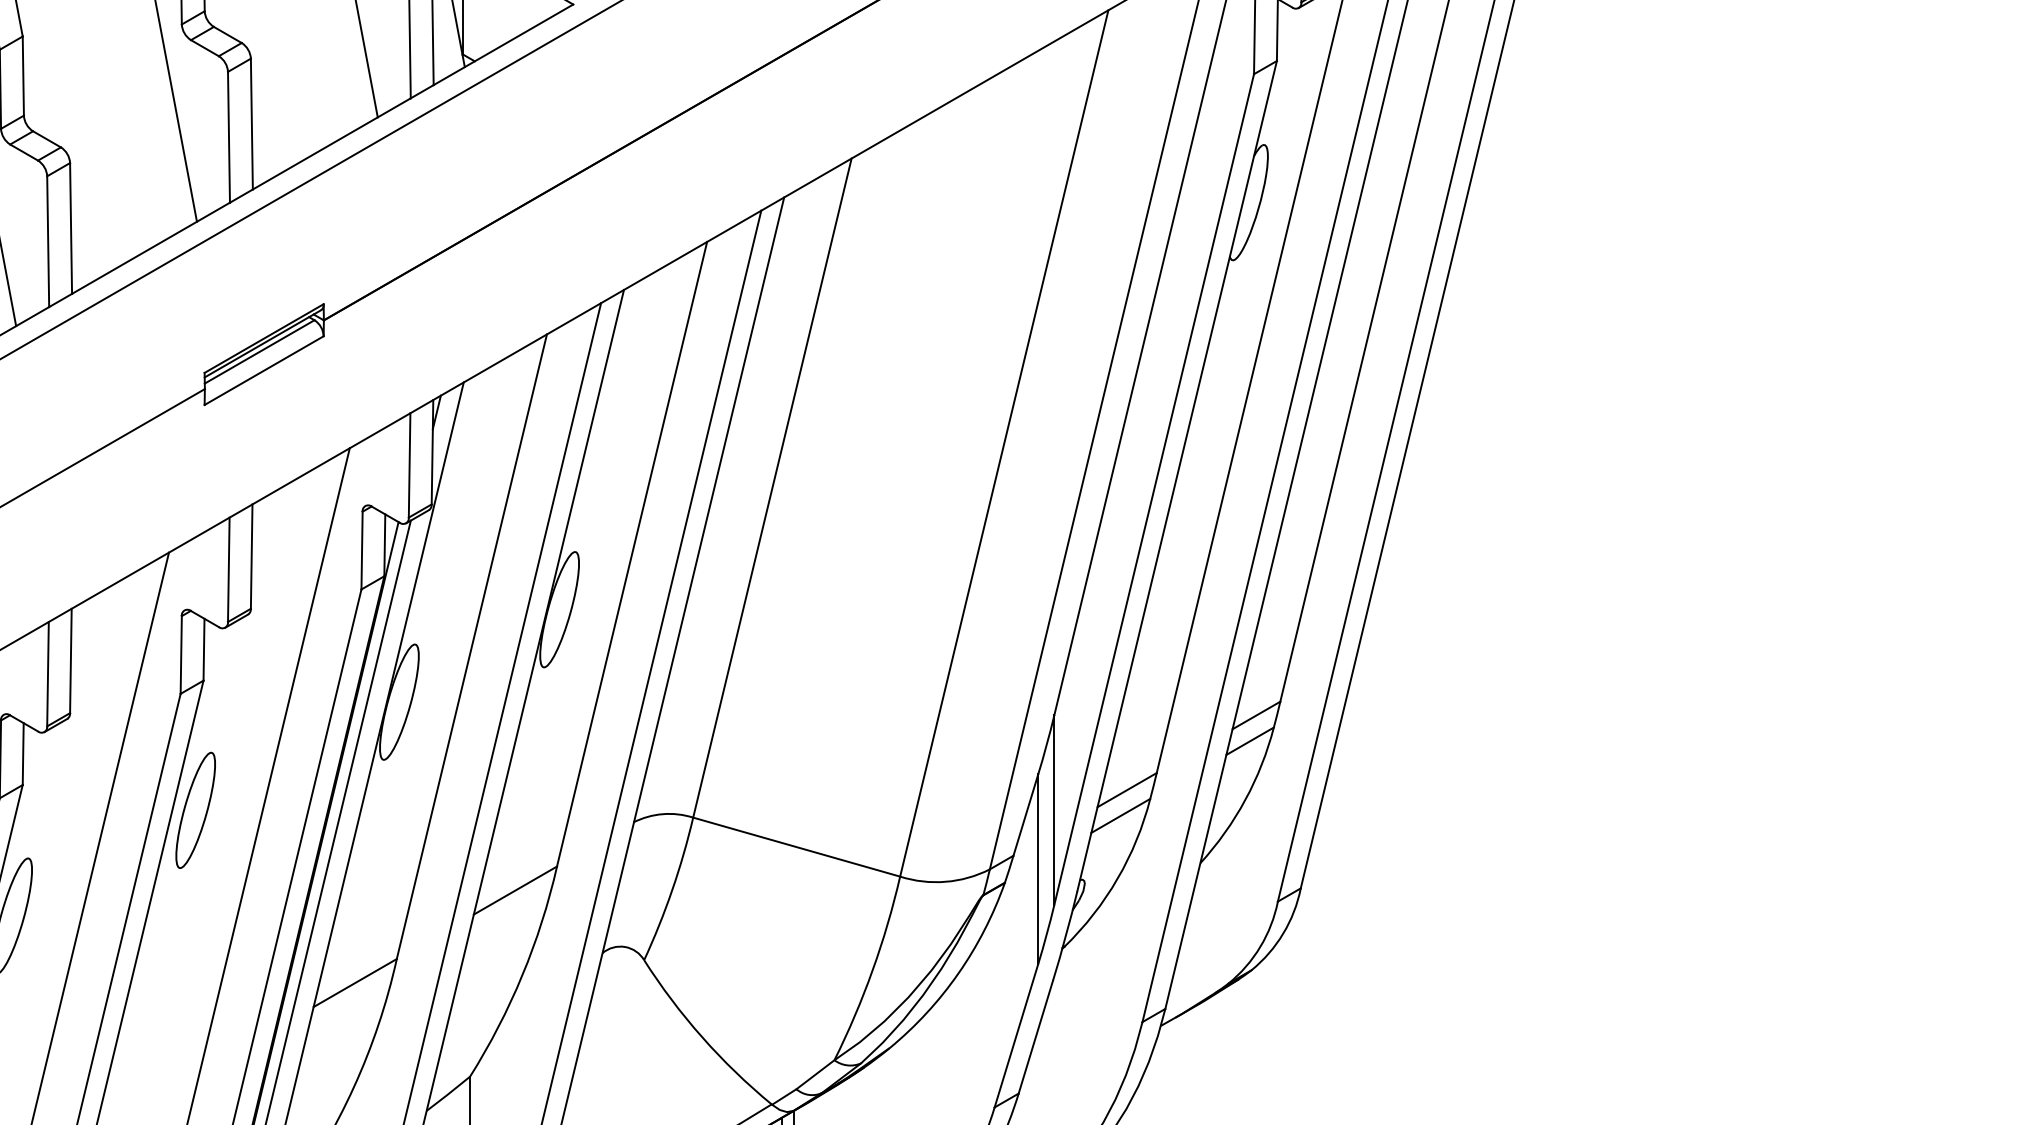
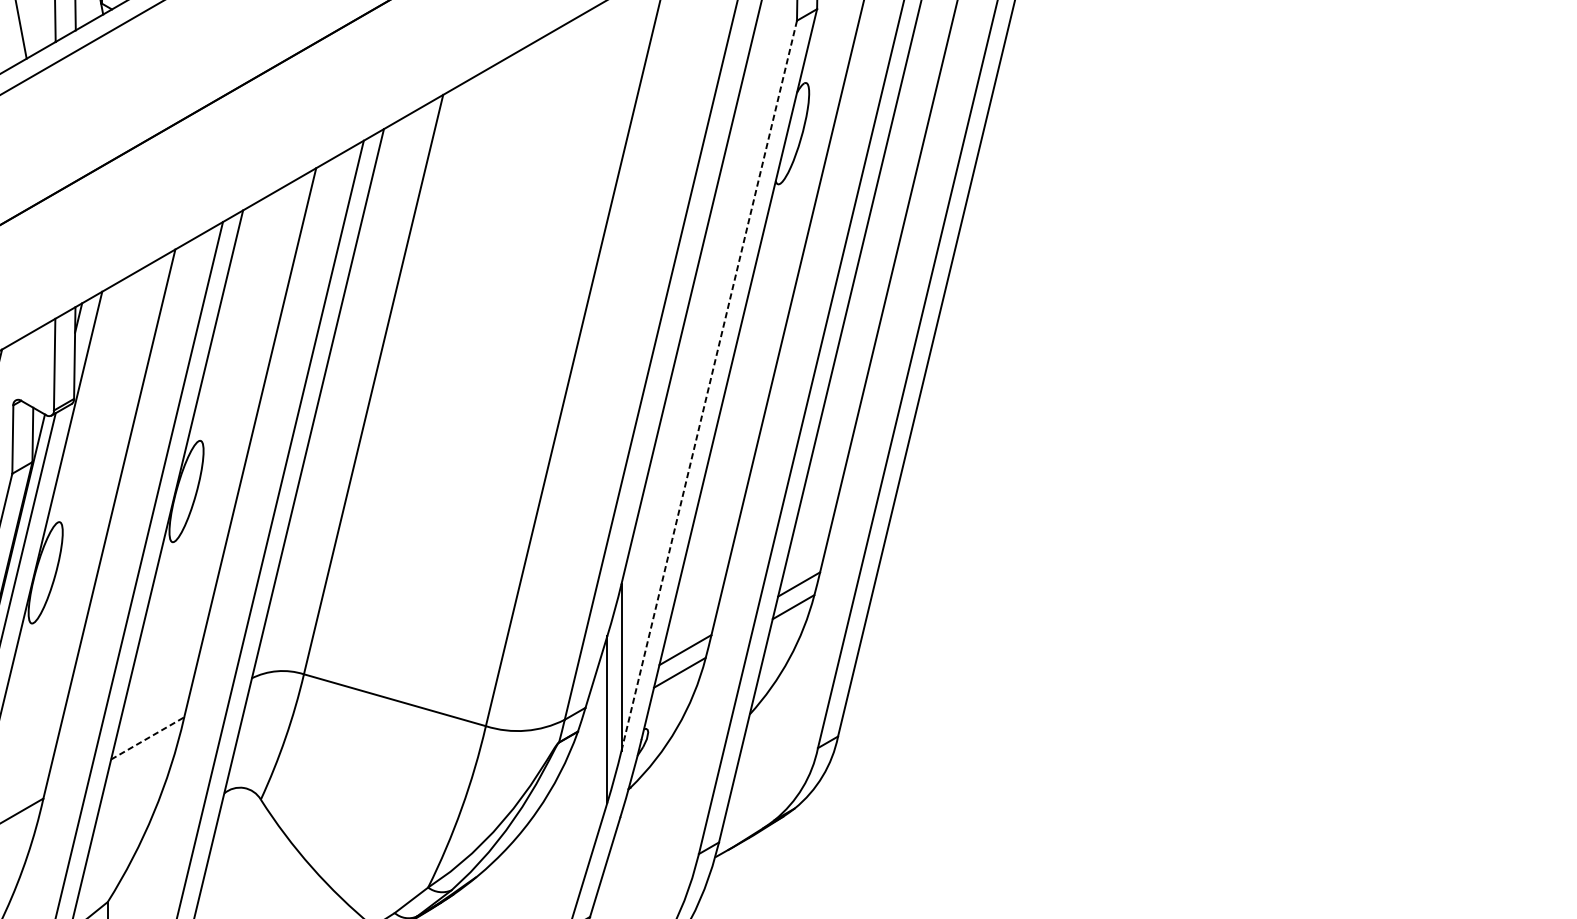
line: (1154, 488) -> (709, 384), solid -> dashed
line: (515, 890) -> (147, 738), solid -> dashed

